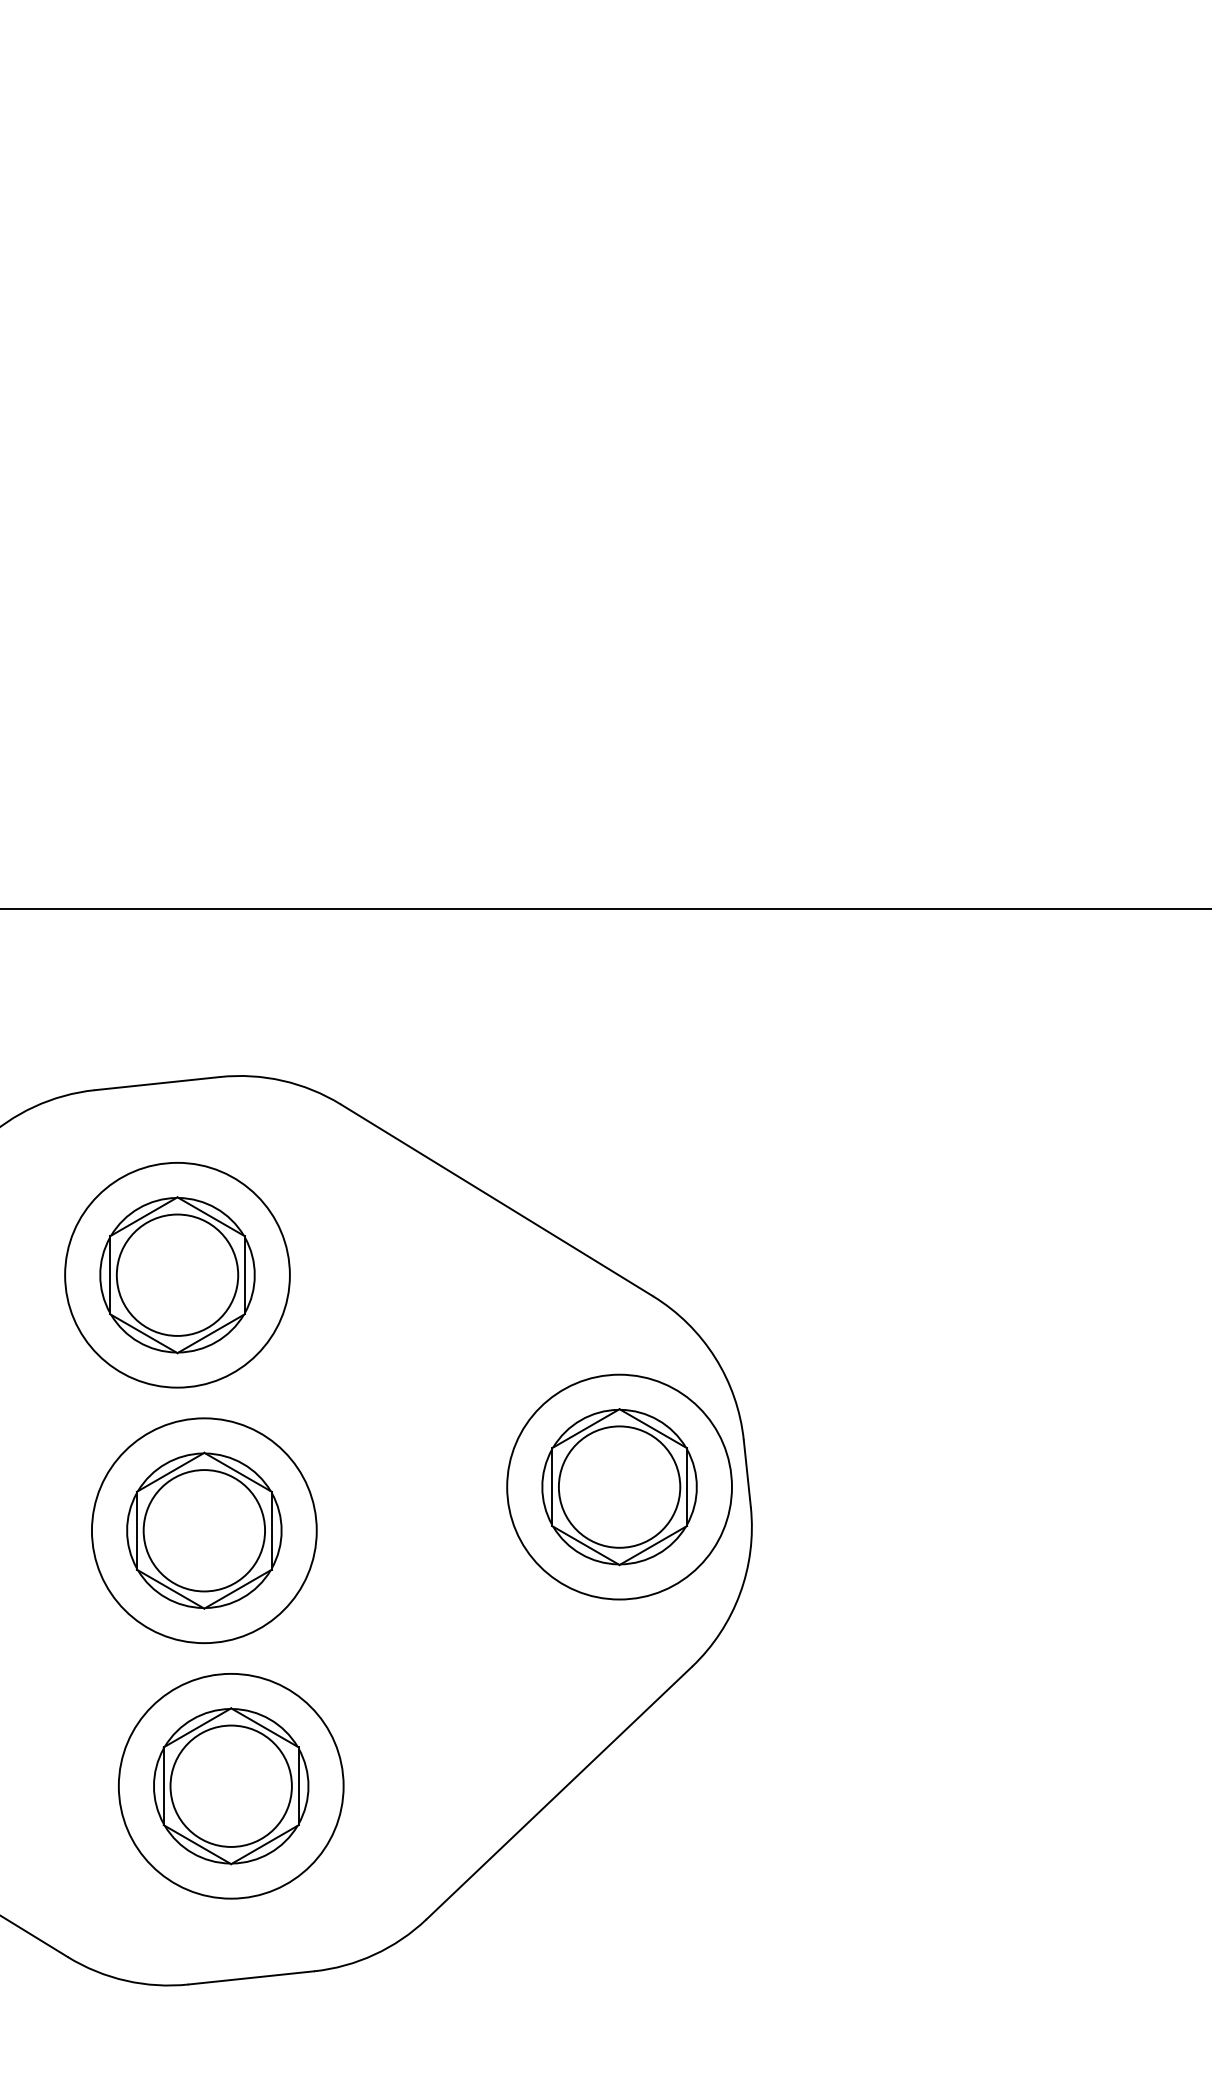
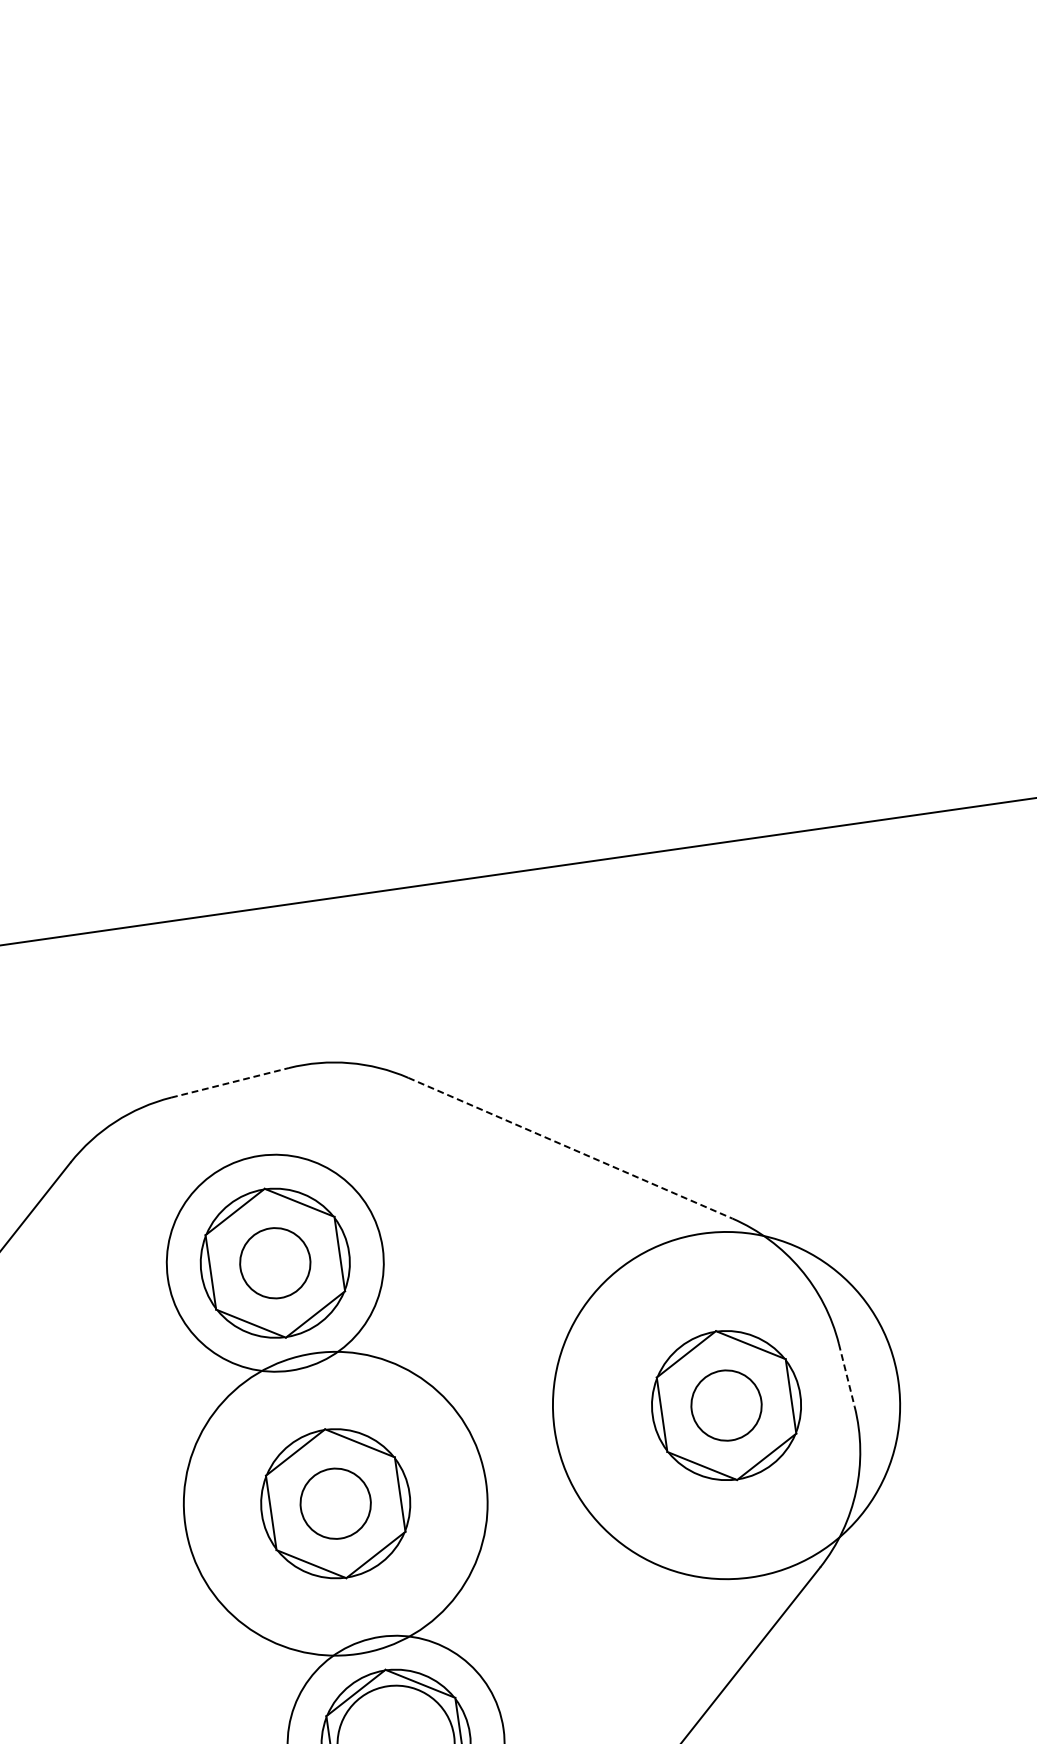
line: (157, 1083) -> (230, 1082), solid -> dashed
line: (497, 1200) -> (570, 1148), solid -> dashed
circle: (177, 1274) -> (275, 1262), size x0.6
line: (747, 1473) -> (846, 1375), solid -> dashed
circle: (619, 1486) -> (726, 1405), size x0.6
circle: (619, 1486) -> (726, 1405), size x1.6
circle: (203, 1530) -> (334, 1503), size x1.4
circle: (204, 1530) -> (335, 1503), size x0.6

